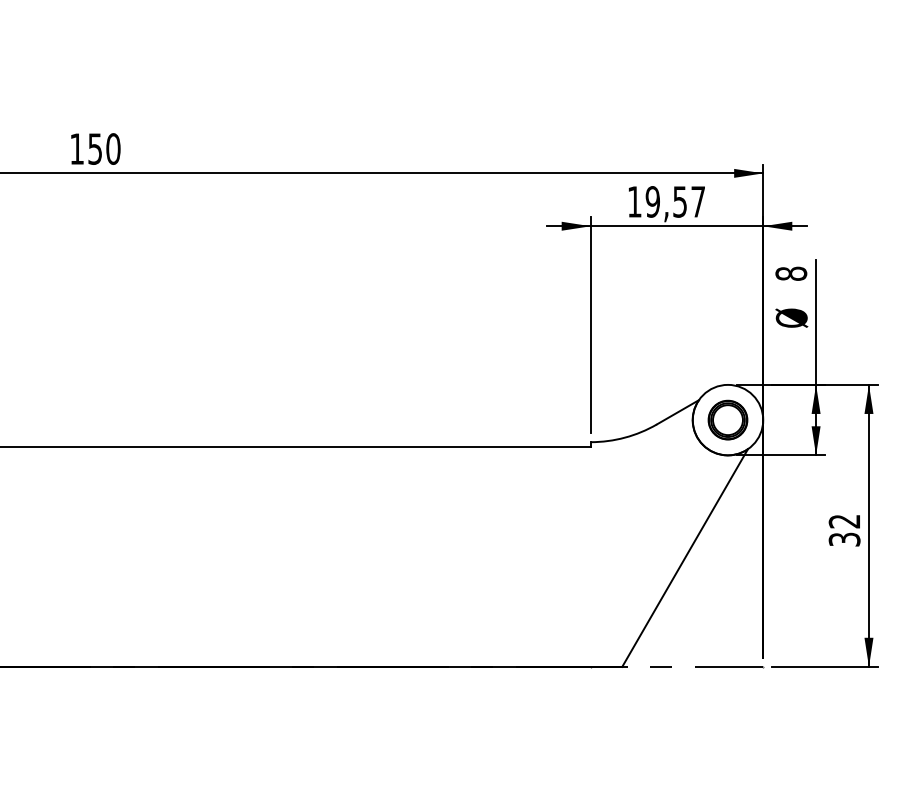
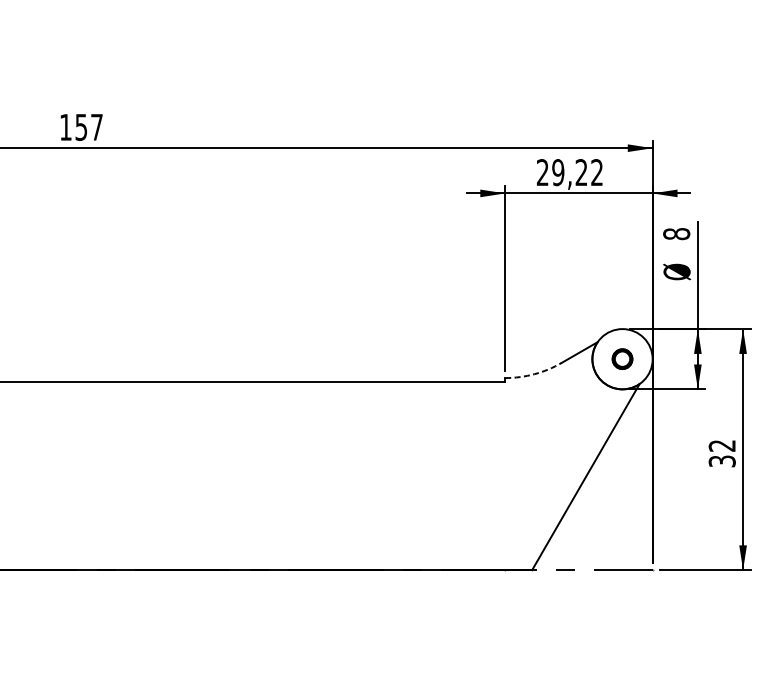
text: (113, 148) -> (97, 126), 150 -> 157
text: (665, 201) -> (569, 172), 19,57 -> 29,22
part: (727, 419) -> (622, 358), size x0.6
arc: (625, 437) -> (534, 374), solid -> dashed

